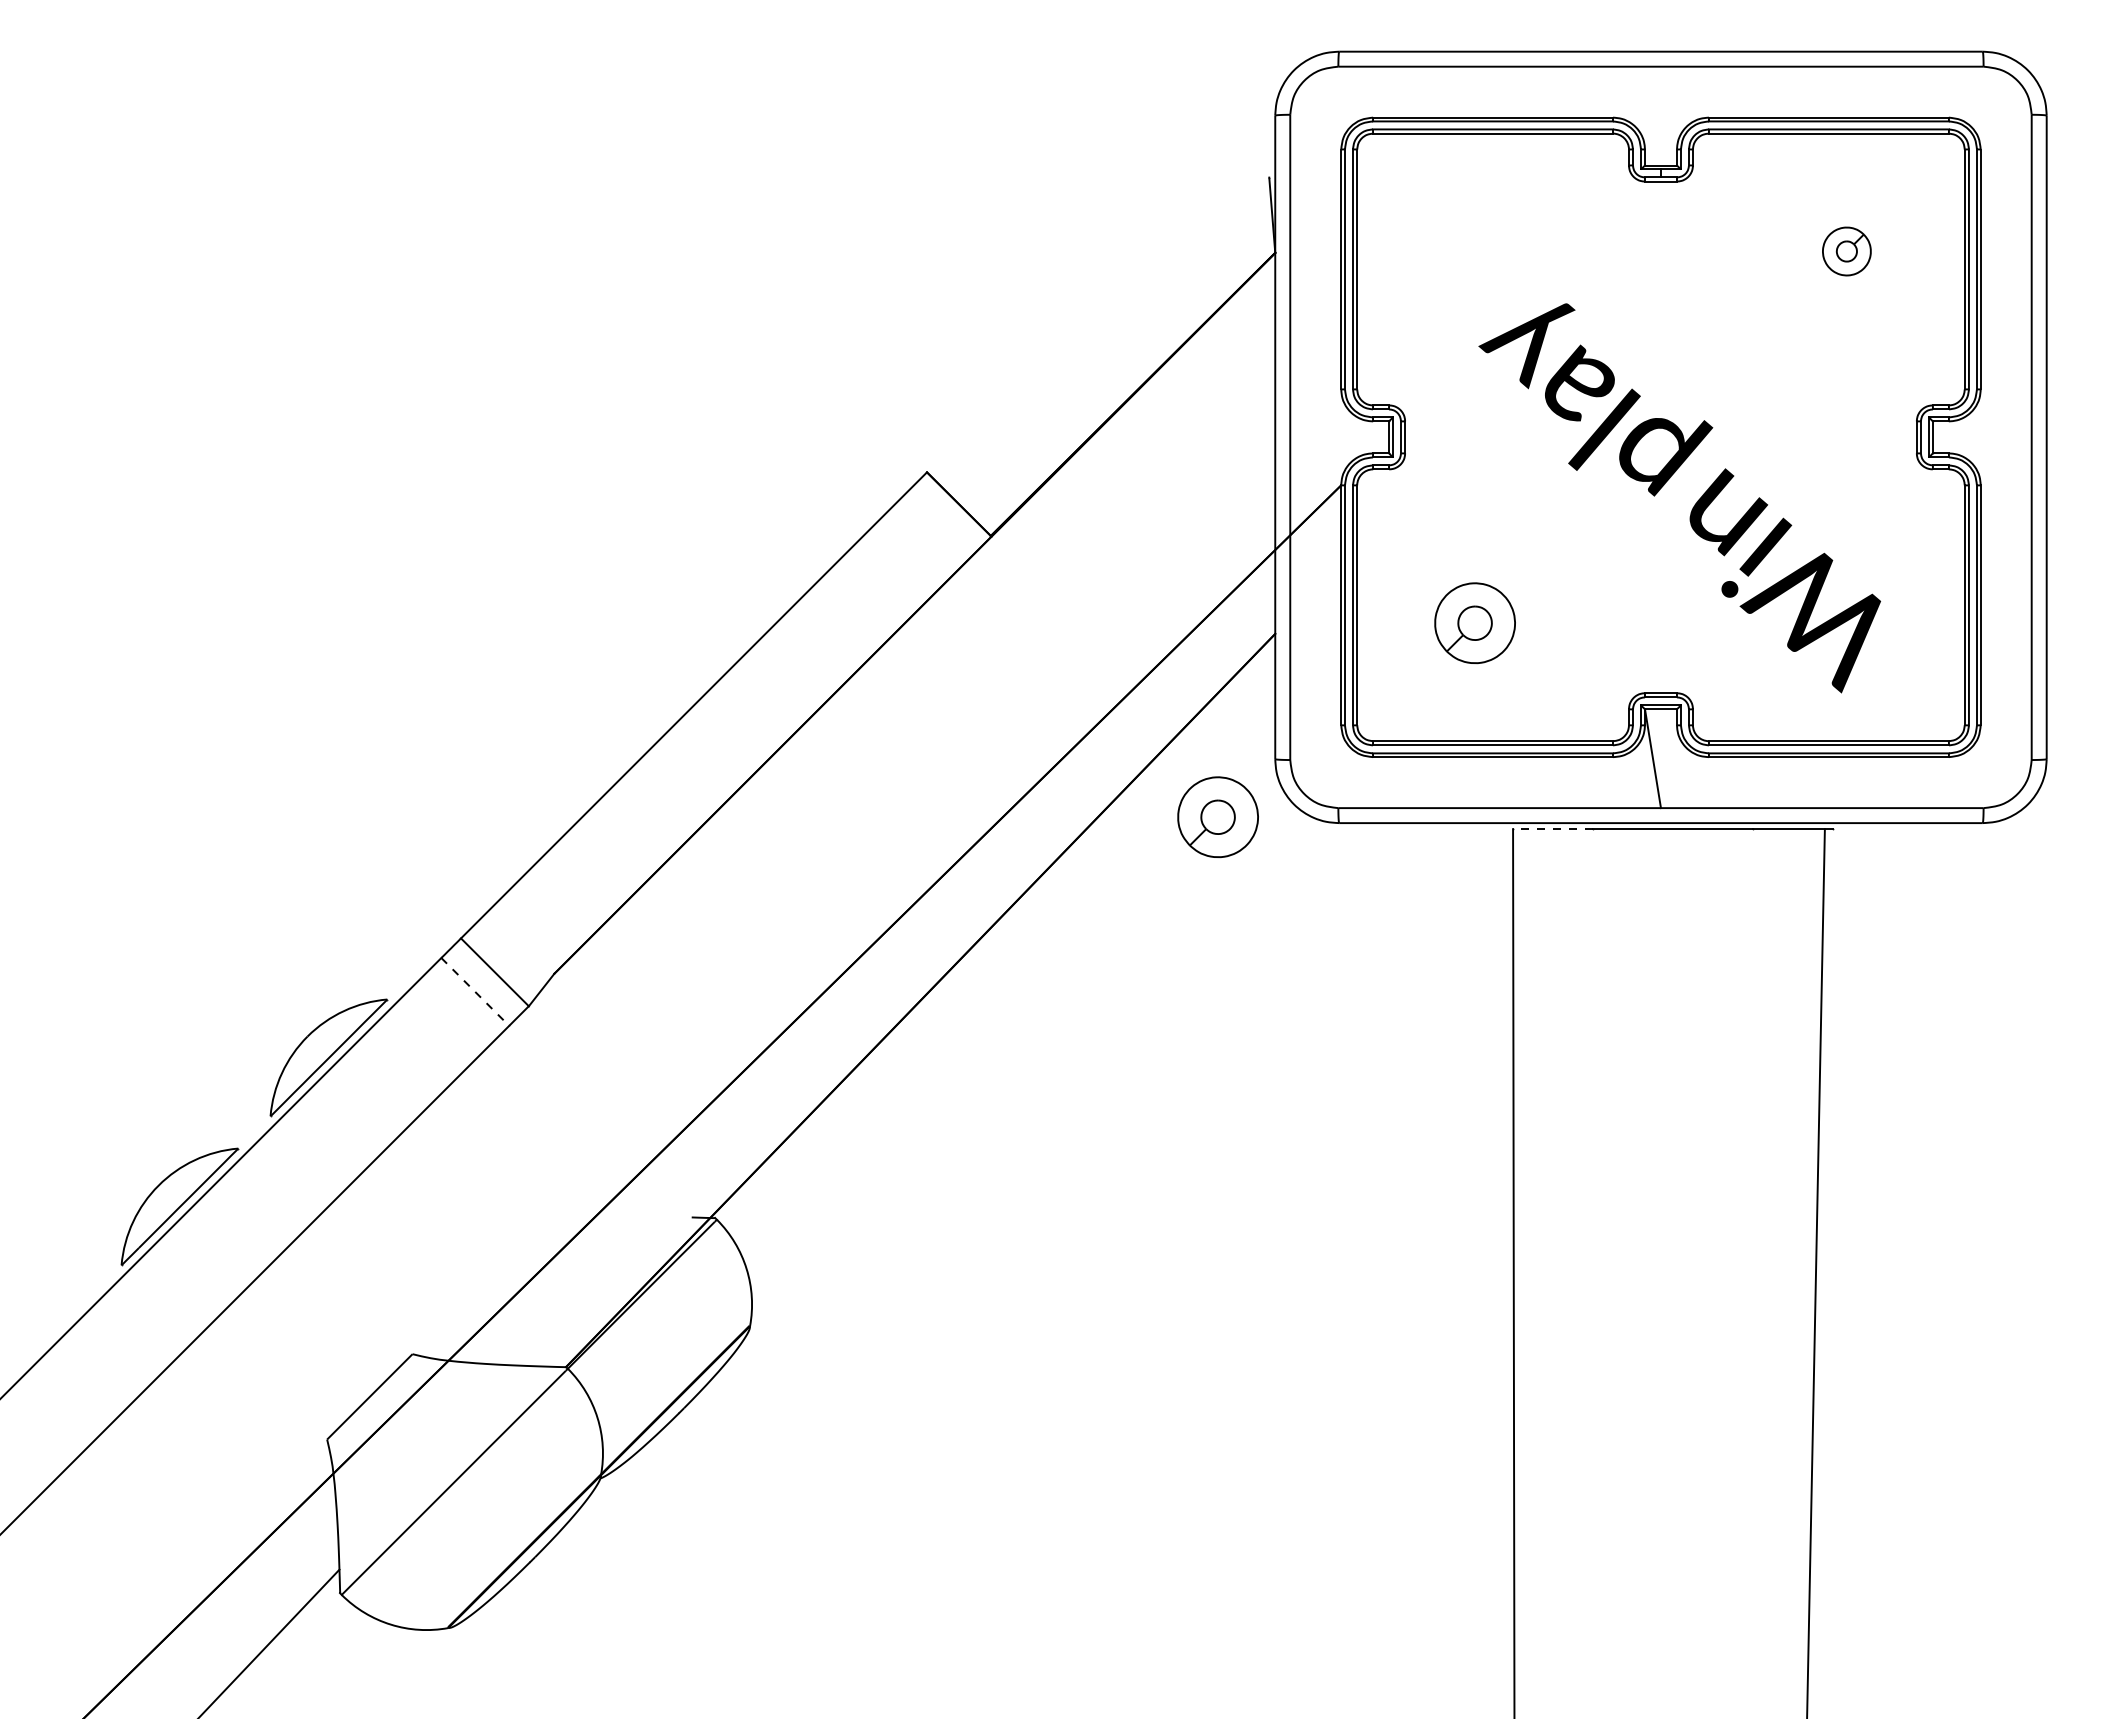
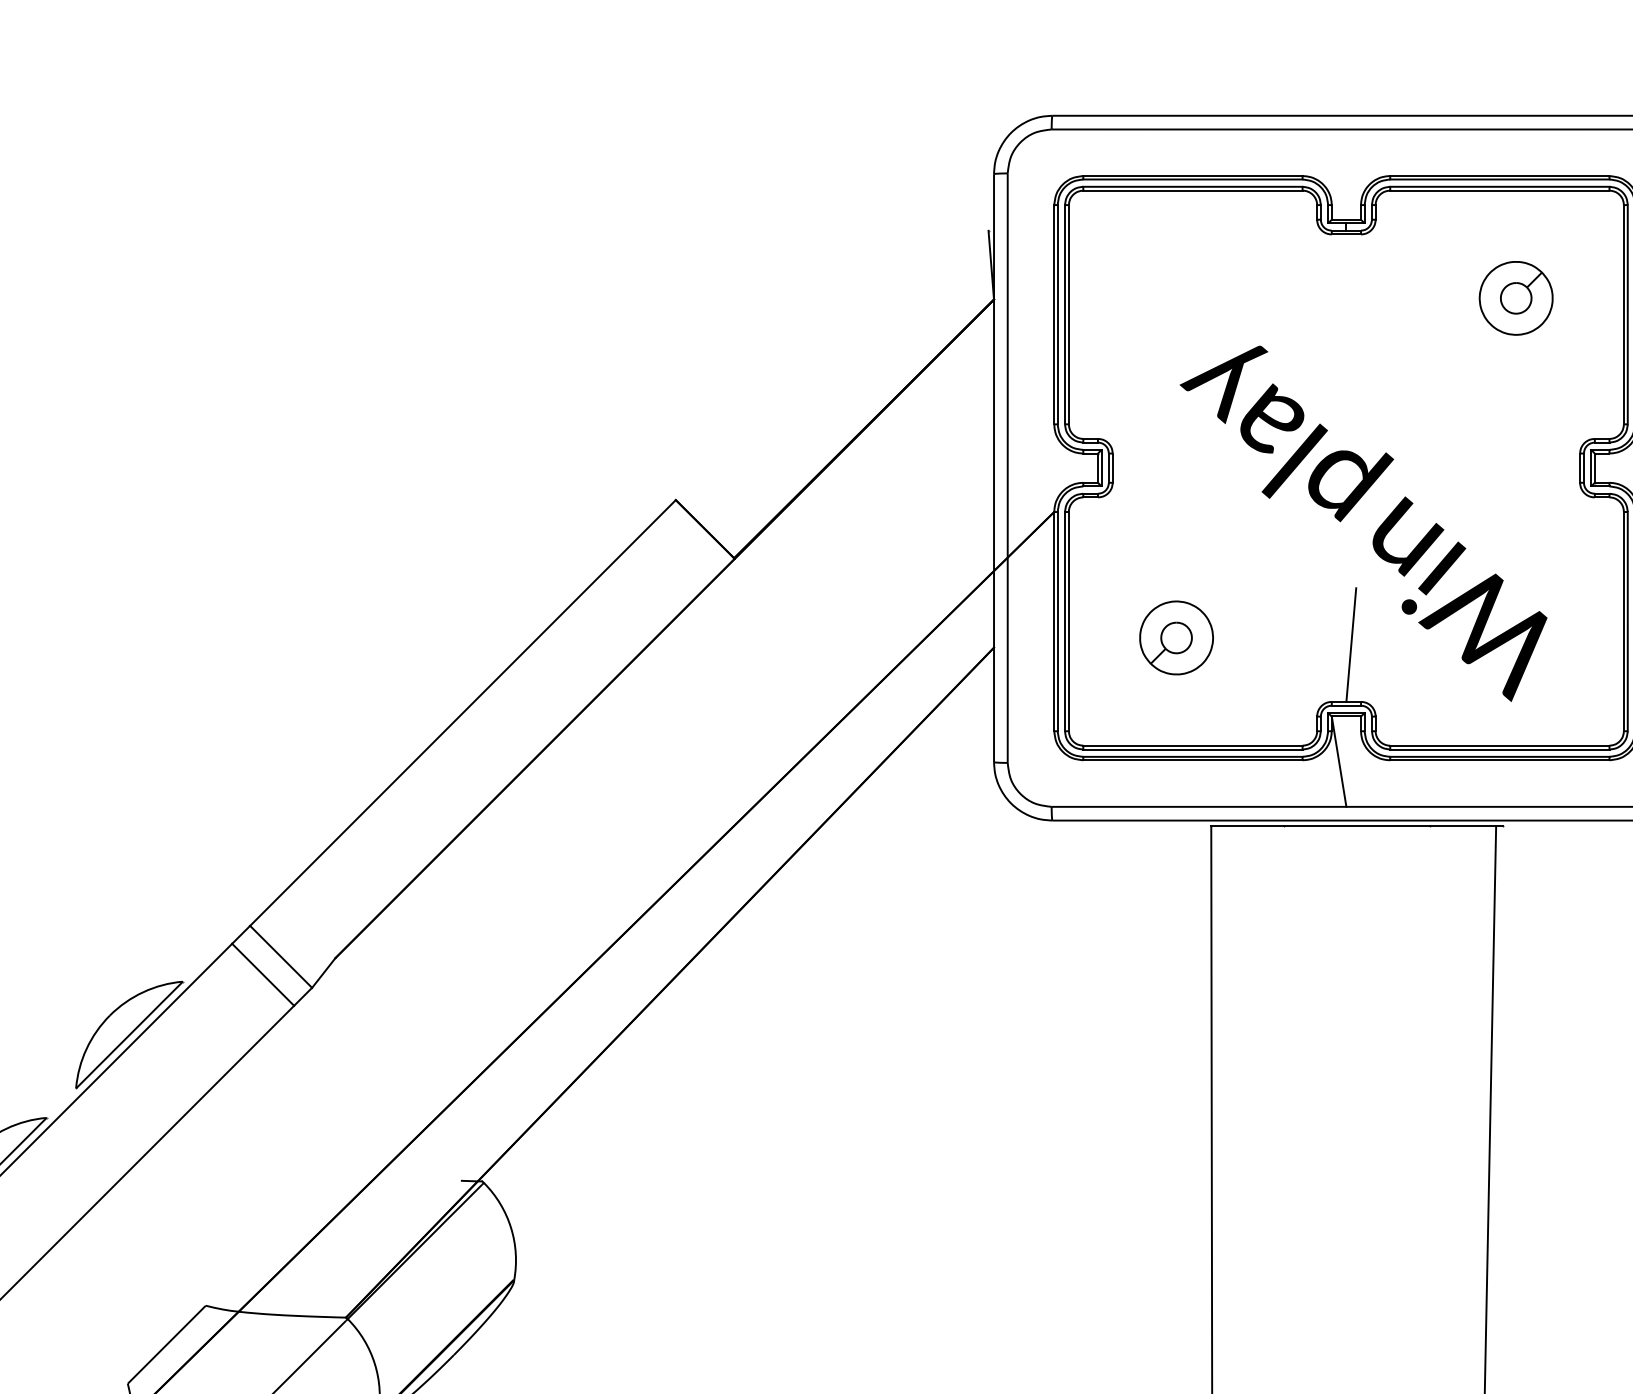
part: (1846, 251) -> (1515, 298), size x1.67
line: (1665, 630) -> (1350, 644), added
part: (1217, 817) -> (941, 815), removed
line: (1553, 829) -> (1248, 826), dashed -> solid
line: (475, 991) -> (263, 974), dashed -> solid

